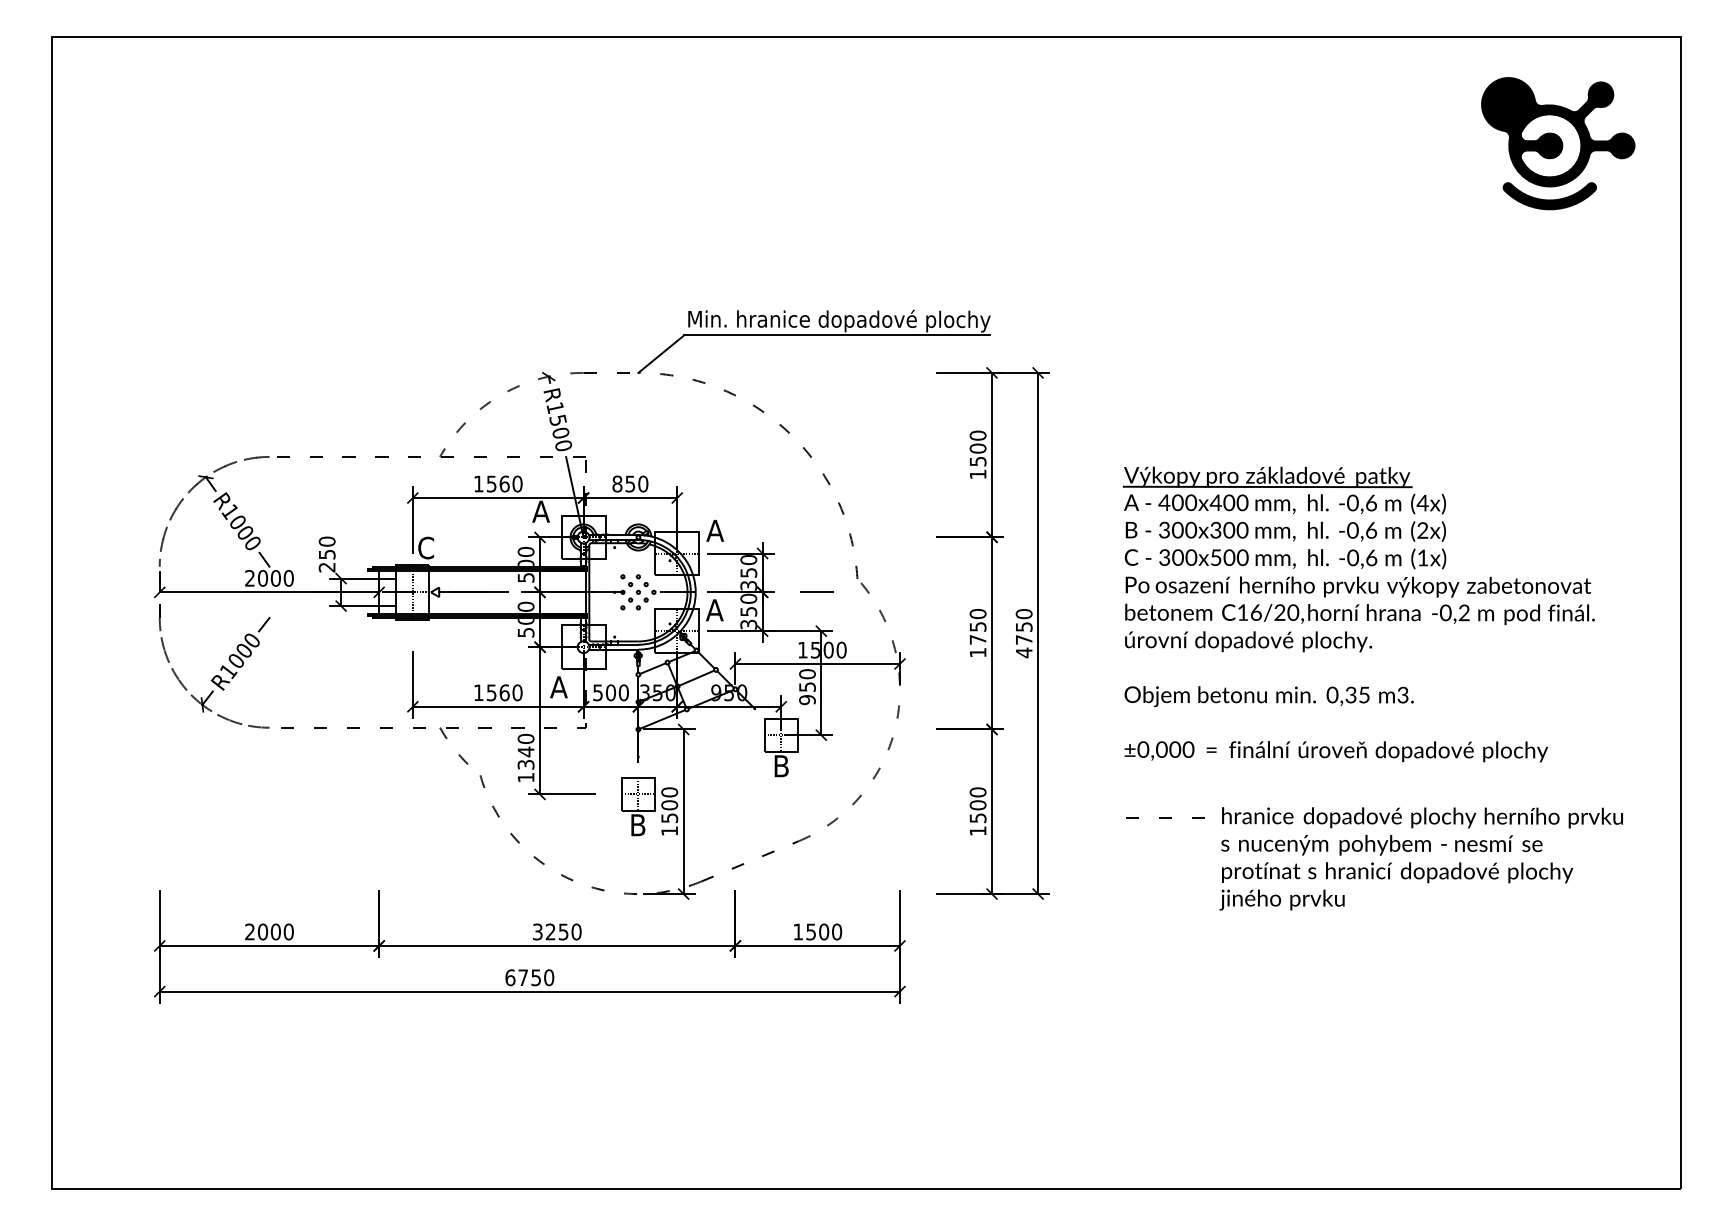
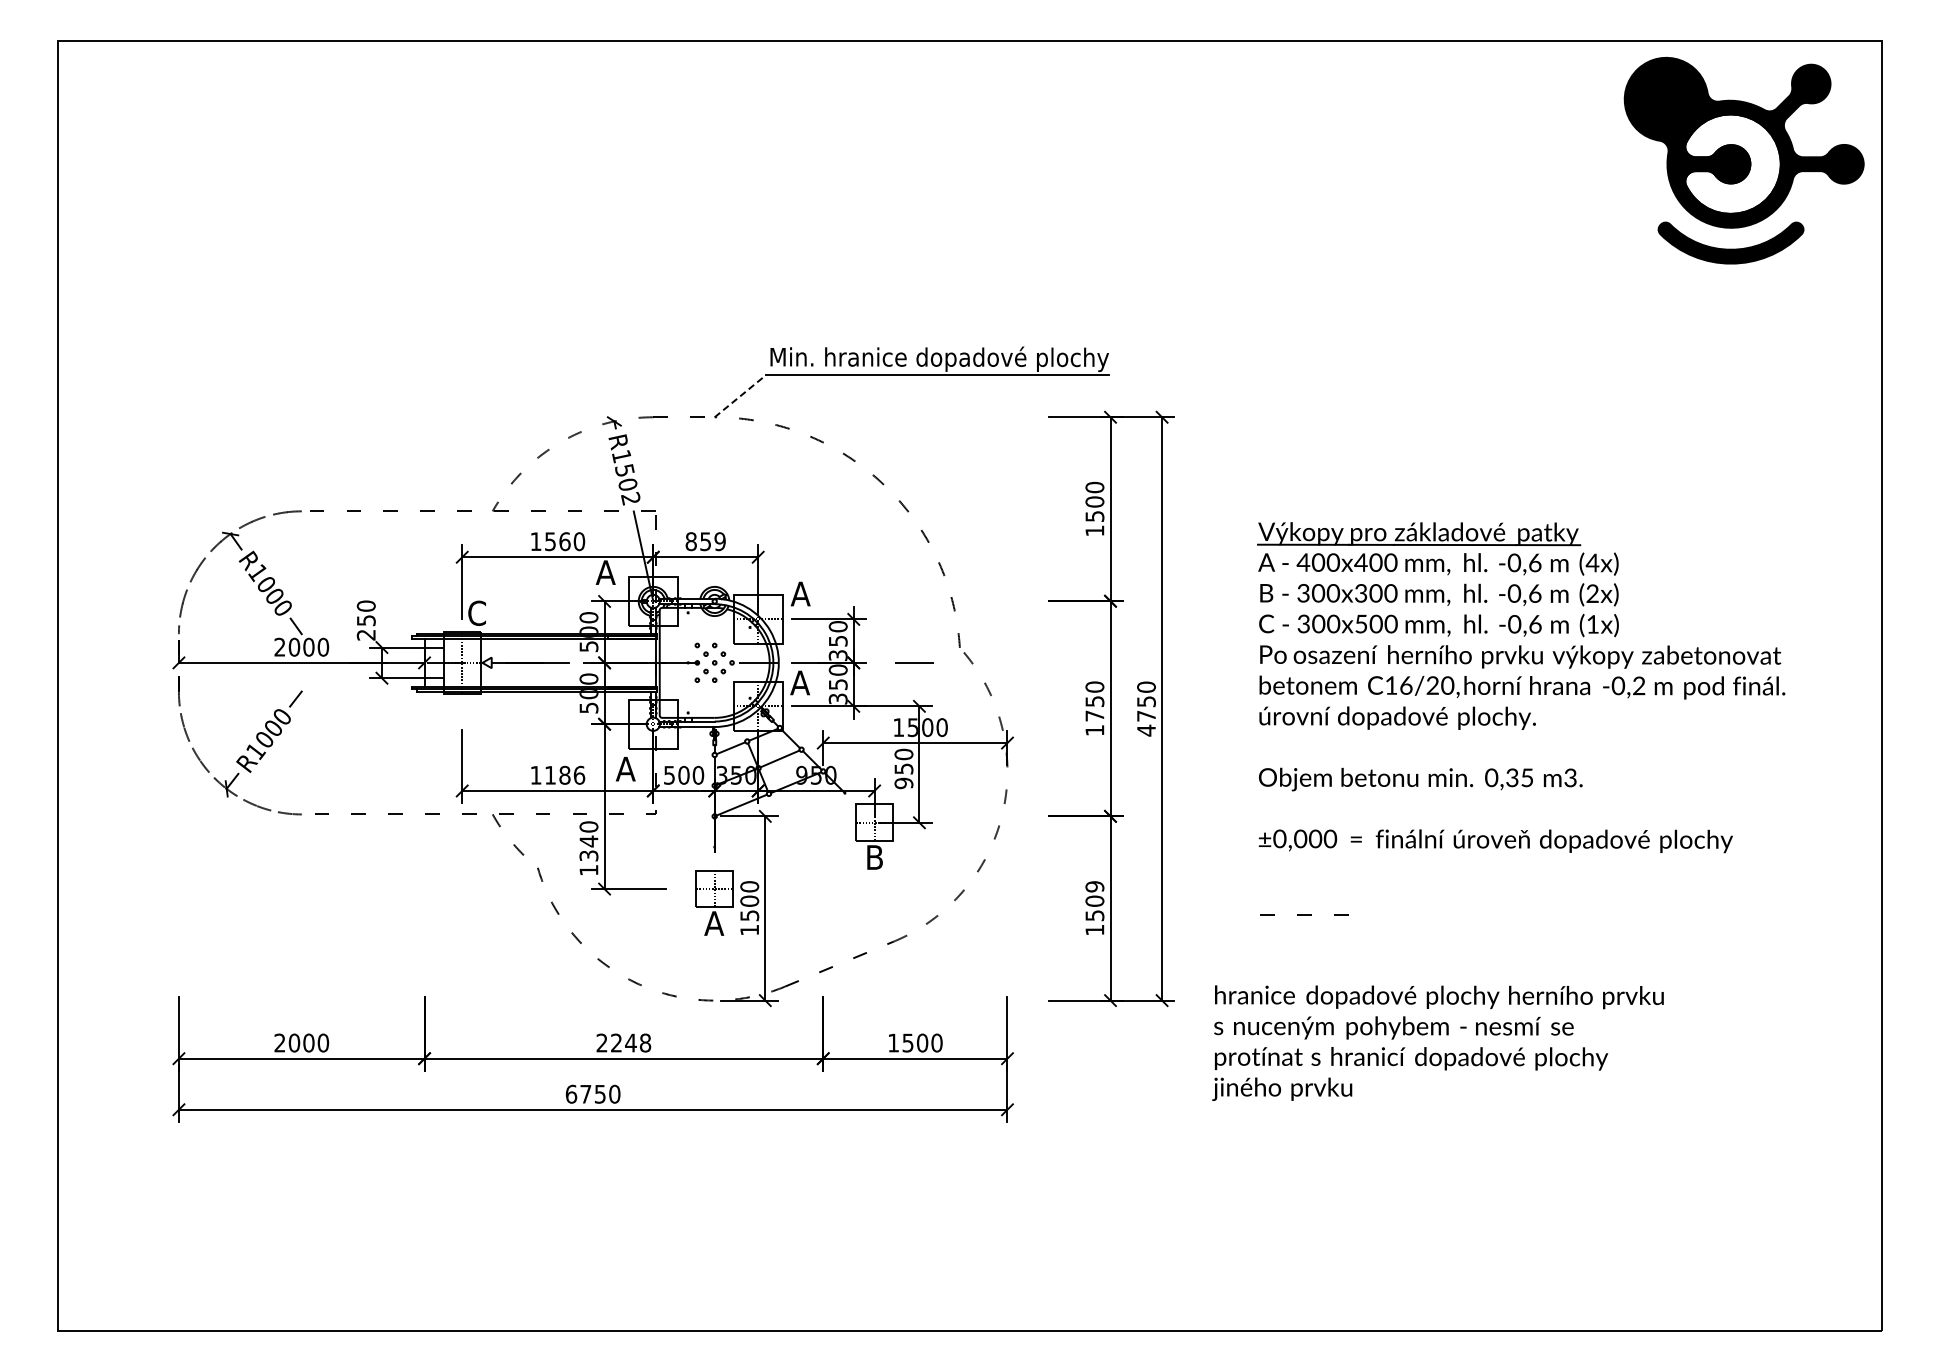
part: (1558, 143) -> (1744, 160), size x1.4
line: (661, 353) -> (740, 395), solid -> dashed
text: (563, 445) -> (630, 498), R1500 -> R1502
text: (642, 483) -> (719, 541), 850 -> 859
text: (505, 692) -> (565, 774), 1560 -> 1186
text: (977, 792) -> (1094, 886), 1500 -> 1509
text: (638, 825) -> (714, 923), B -> A
text: (1420, 858) -> (1437, 1042), moved
text: (556, 931) -> (623, 1042), 3250 -> 2248

